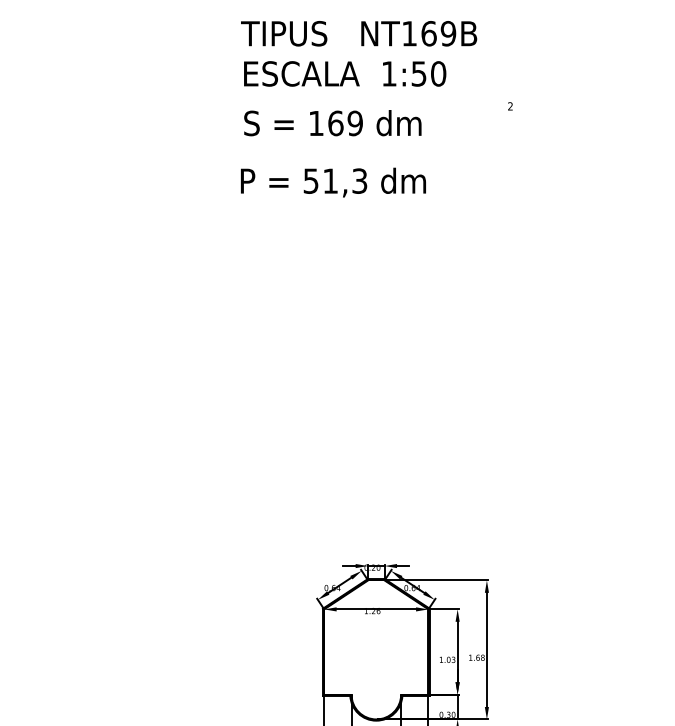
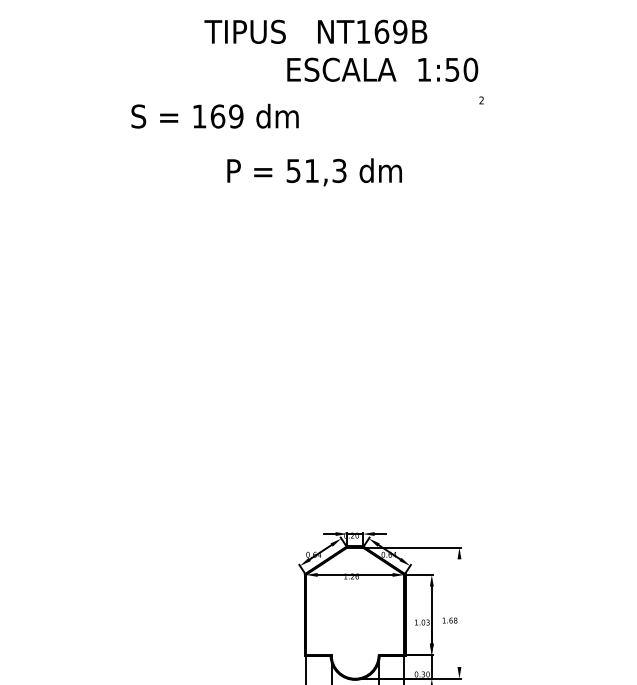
text: (358, 33) -> (315, 31), moved
text: (344, 73) -> (382, 69), moved
text: (332, 122) -> (214, 115), moved
line: (486, 650) -> (459, 613), removed

